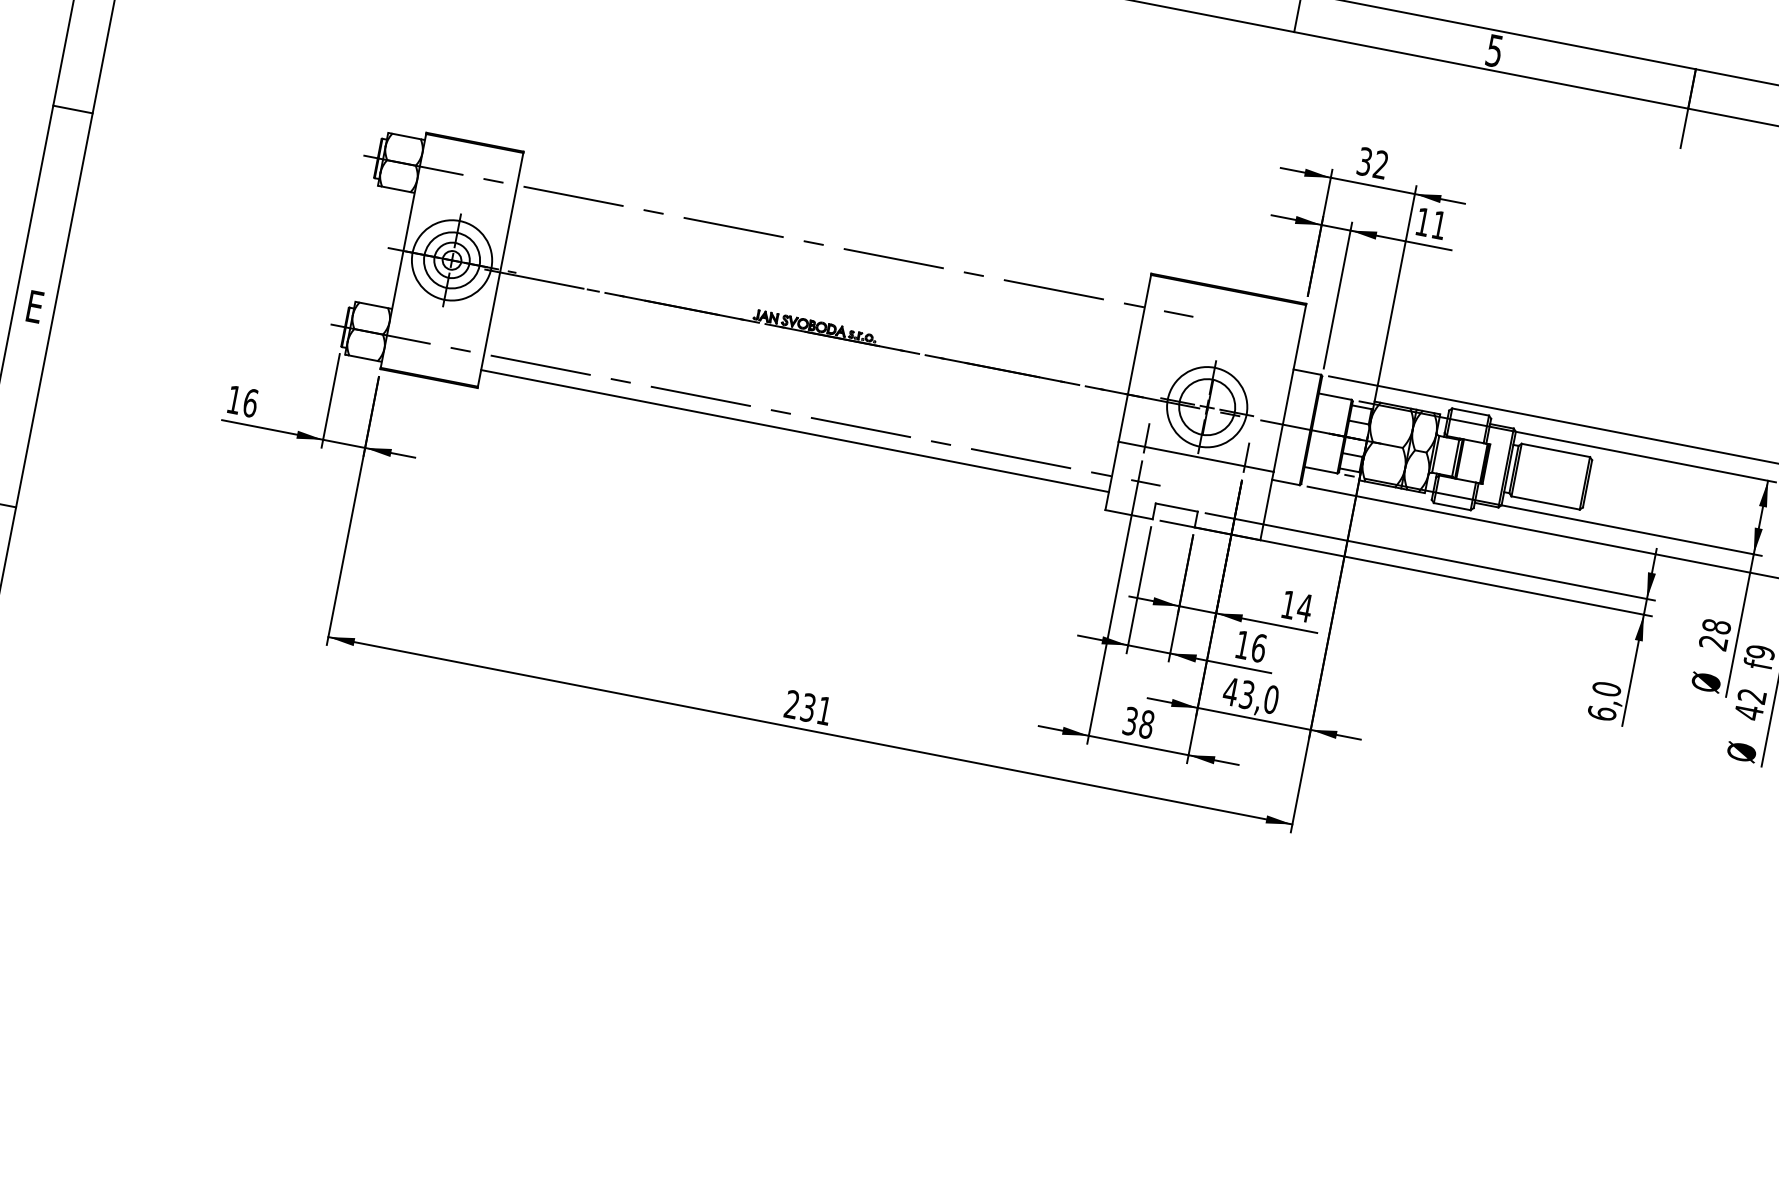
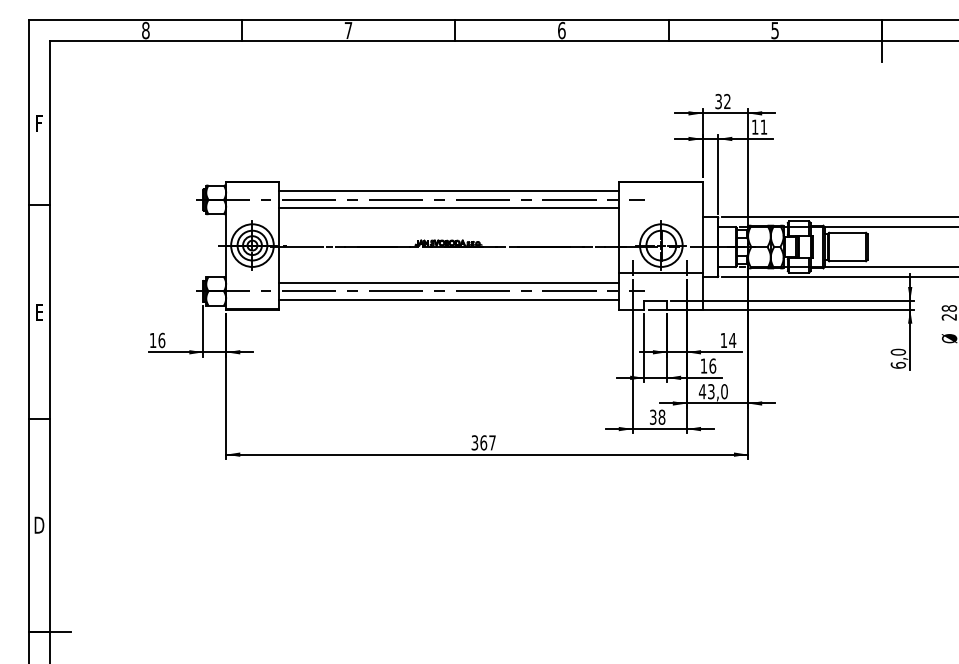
line: (833, 230) -> (448, 191), added
line: (827, 262) -> (448, 208), added
line: (800, 398) -> (448, 282), added
text: (808, 706) -> (483, 442), 231 -> 367

